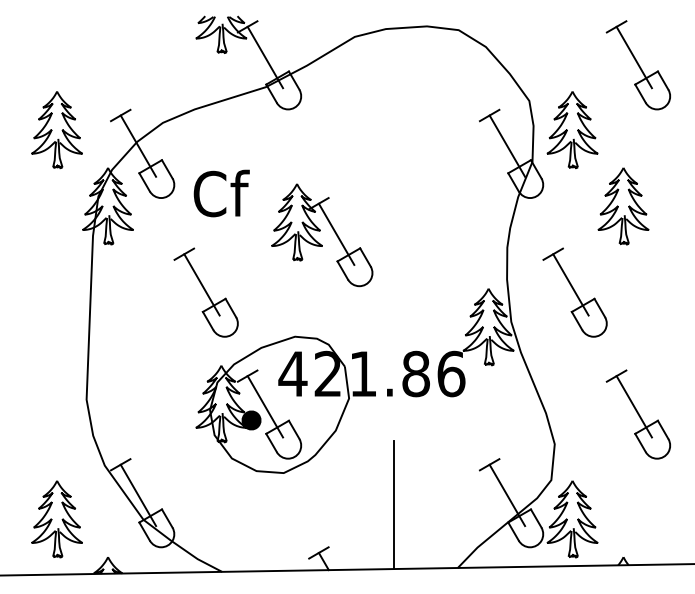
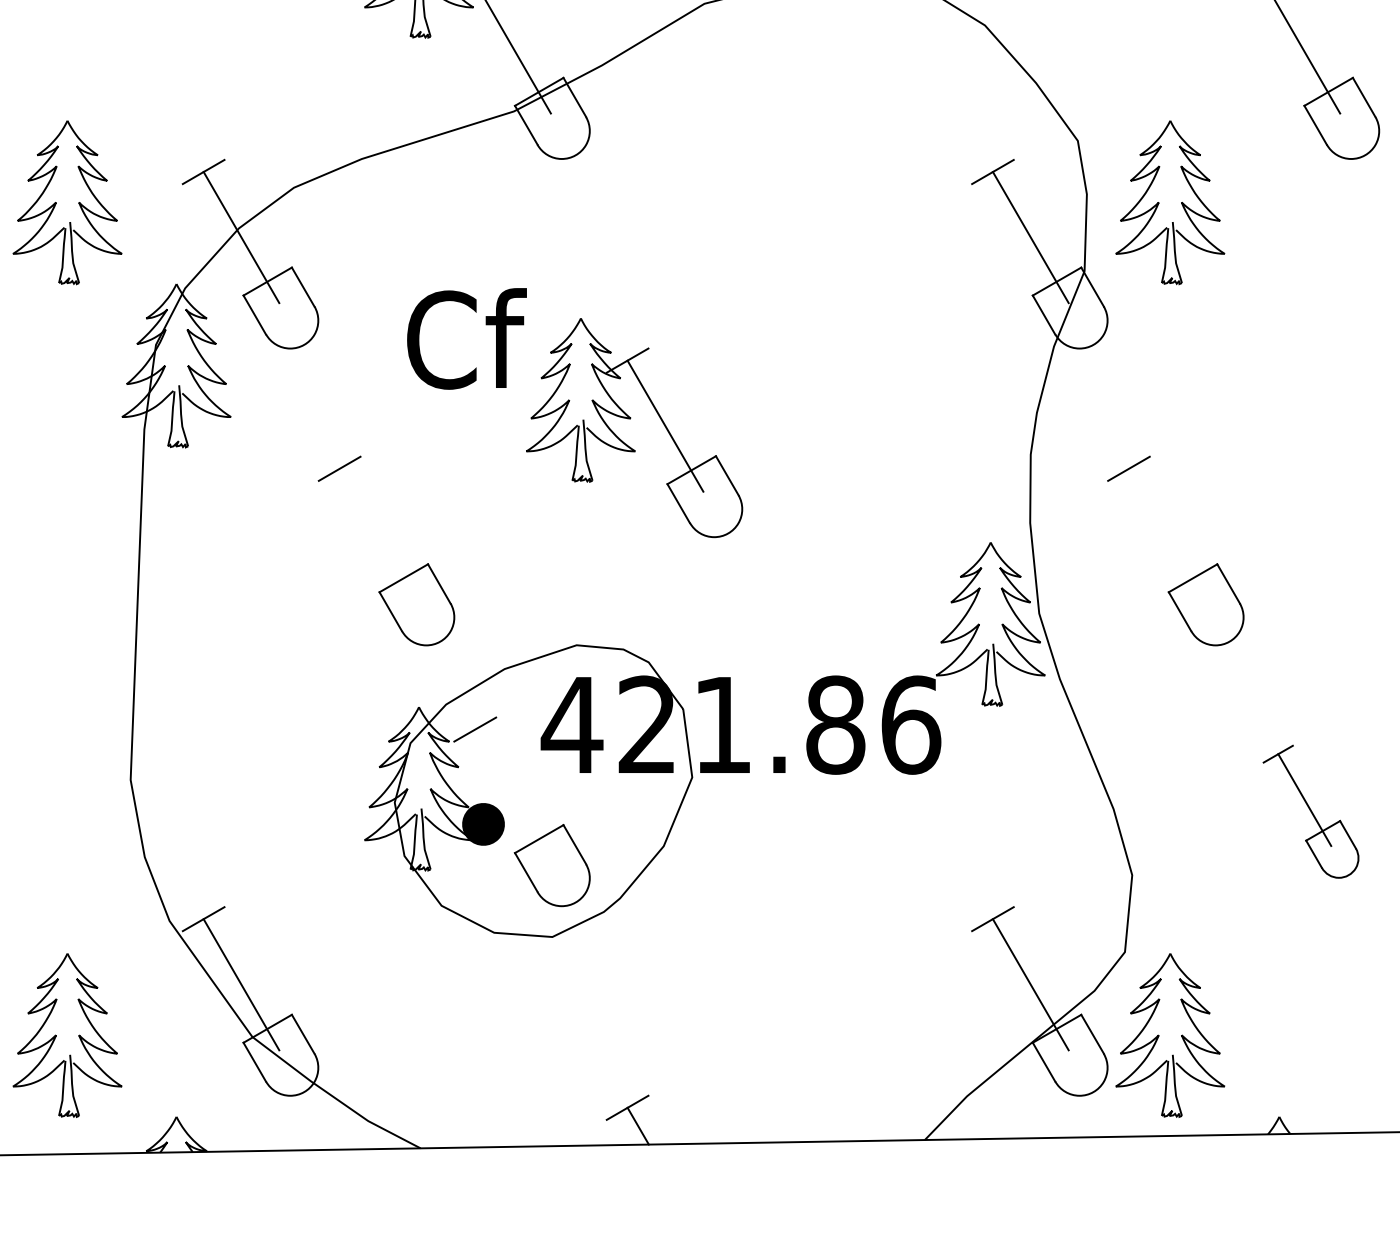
text: (221, 193) -> (466, 338), moved
part: (623, 206) -> (1279, 366), removed
line: (201, 284) -> (376, 533), removed
line: (570, 284) -> (1165, 533), removed
line: (265, 406) -> (513, 794), removed
part: (637, 414) -> (1309, 811), size x0.7
line: (394, 504) -> (789, 1004), removed

